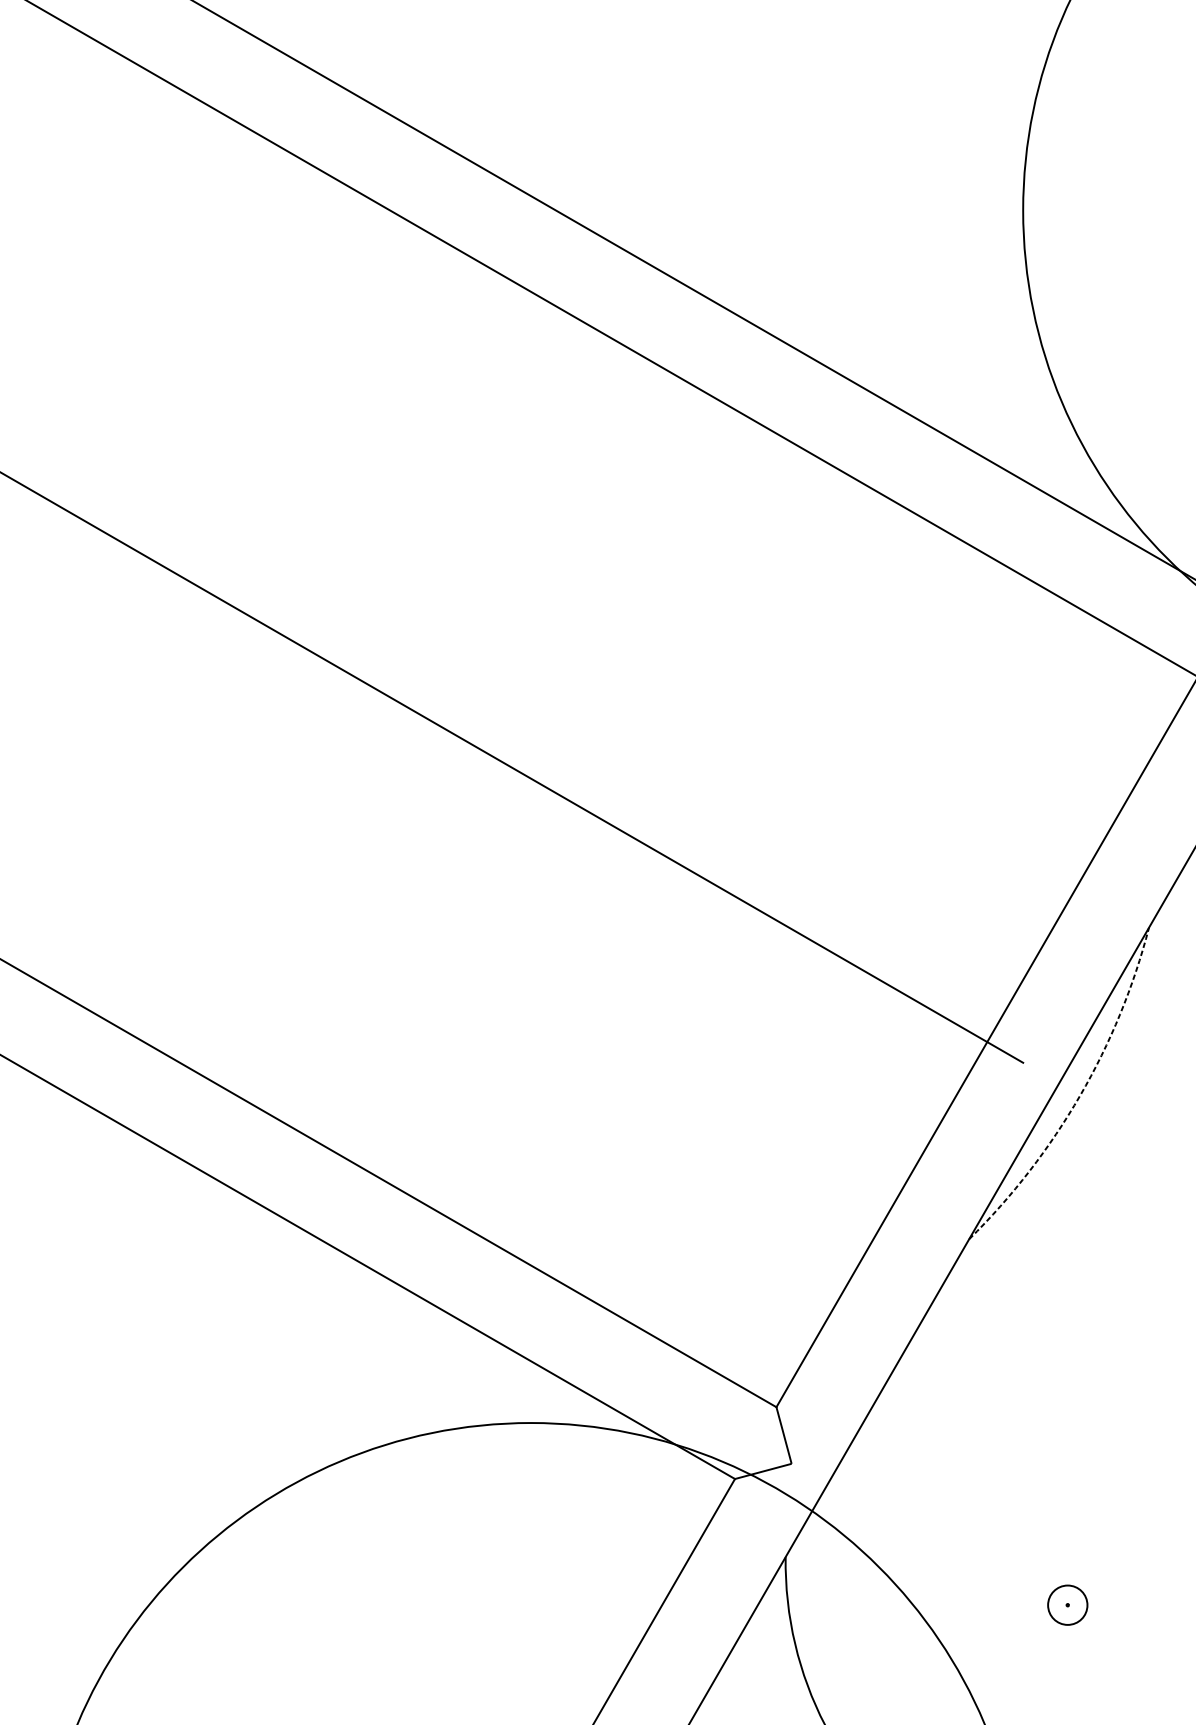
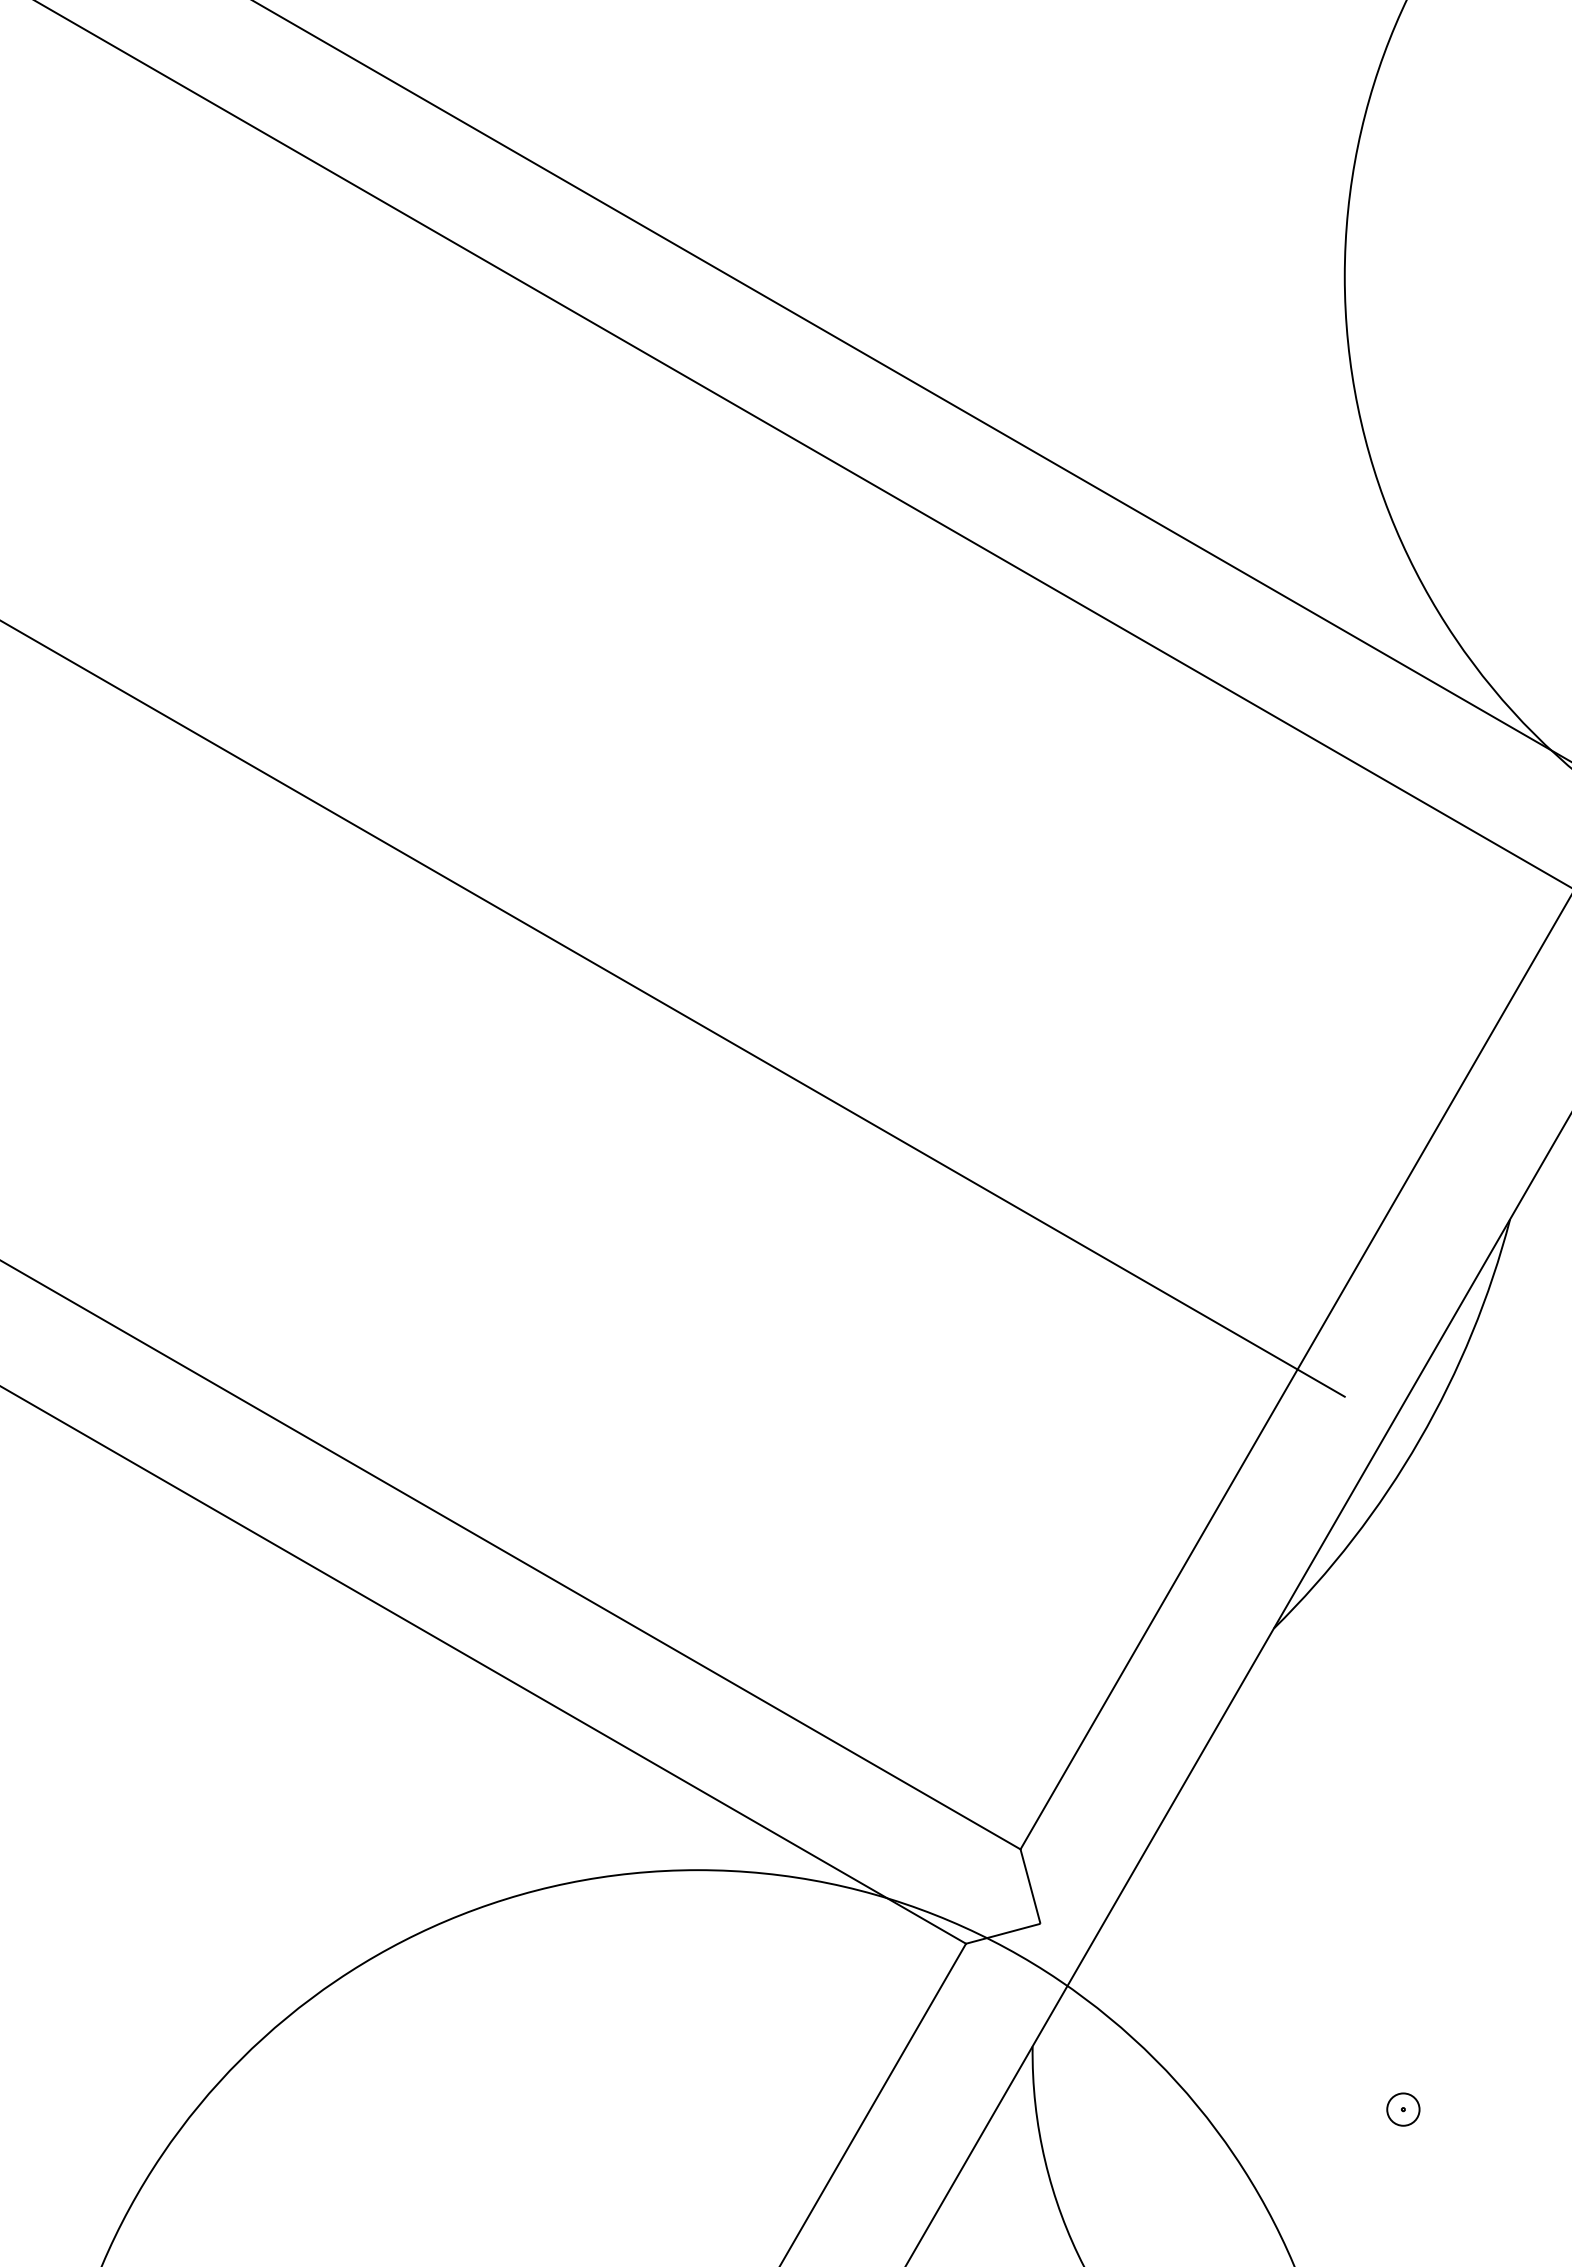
arc: (1080, 1095) -> (1419, 1439), dashed -> solid
circle: (1067, 1605) -> (1403, 2109), size x0.62

